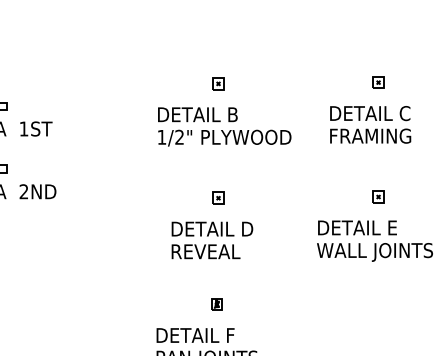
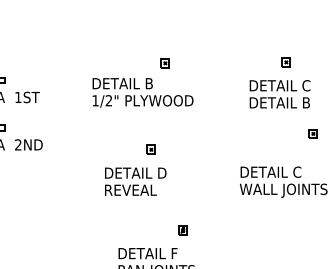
text: (223, 126) -> (142, 92), moved
text: (370, 135) -> (280, 102), FRAMING -> DETAIL B
part: (377, 196) -> (312, 133), moved
part: (217, 197) -> (150, 149), moved
text: (393, 226) -> (297, 171), DETAIL E -> DETAIL C
text: (212, 240) -> (135, 181), moved
part: (216, 304) -> (182, 230), moved

